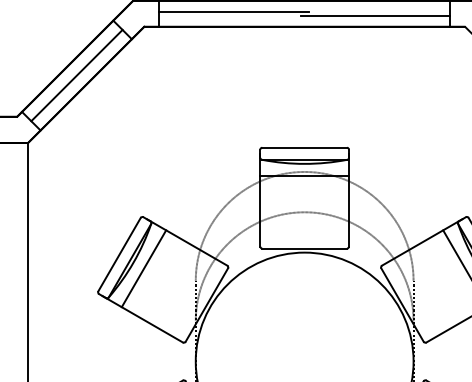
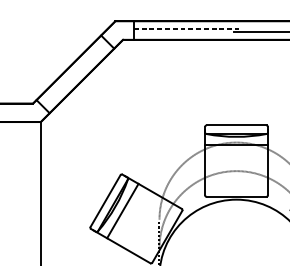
line: (234, 11) -> (186, 29), solid -> dashed
line: (76, 75) -> (75, 74), removed

